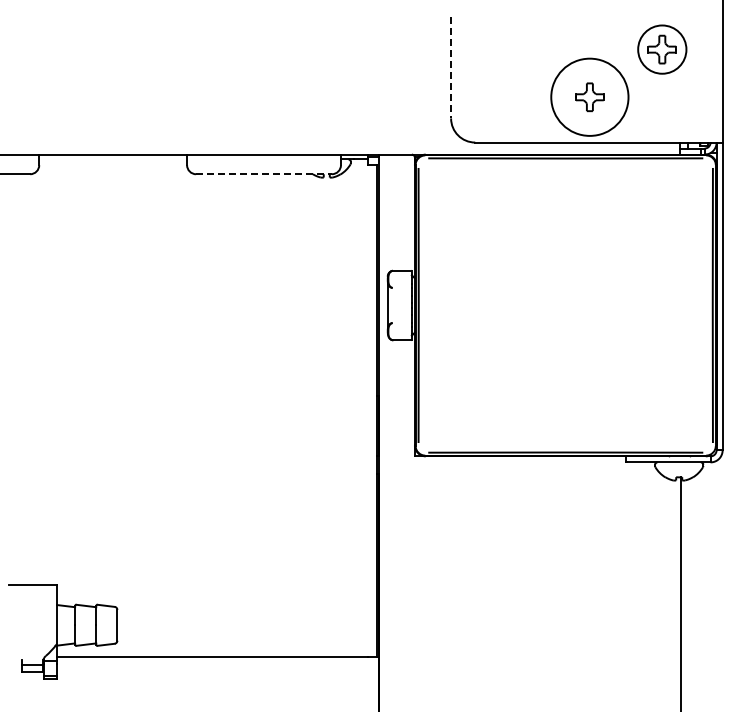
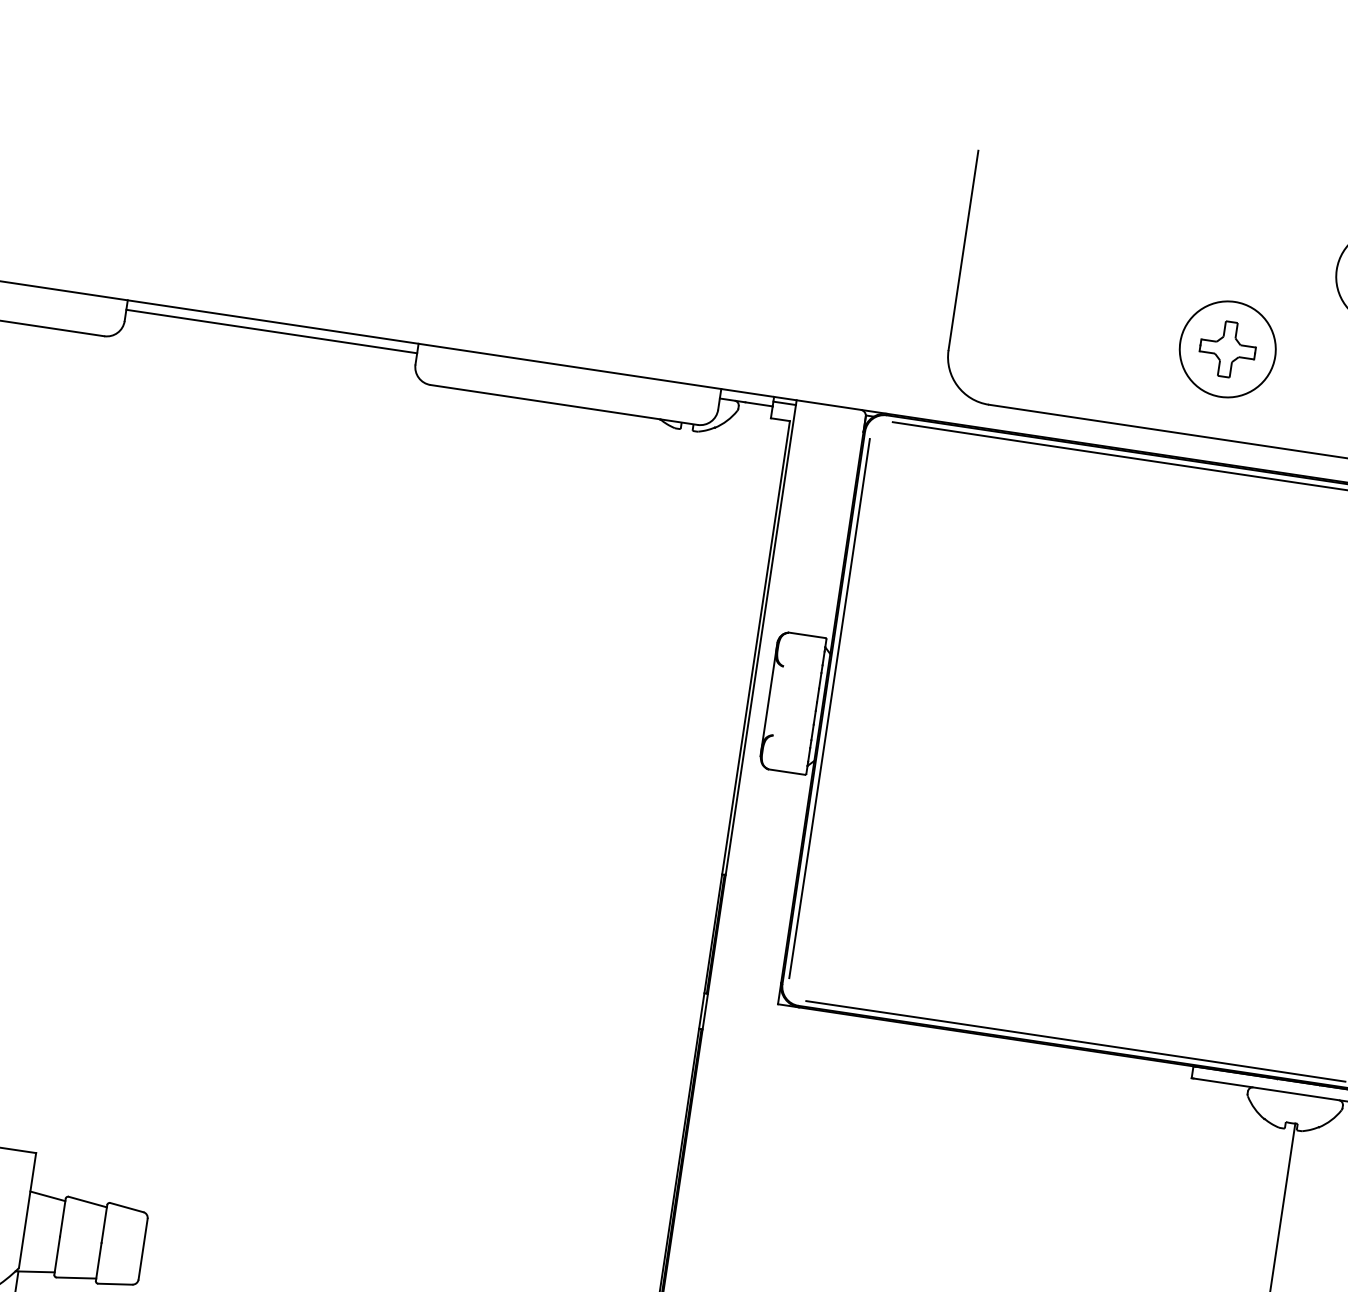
line: (451, 67) -> (964, 250), dashed -> solid
circle: (589, 97) -> (1226, 349), size x0.62
line: (113, 159) -> (272, 331), added
line: (264, 174) -> (565, 405), dashed -> solid

